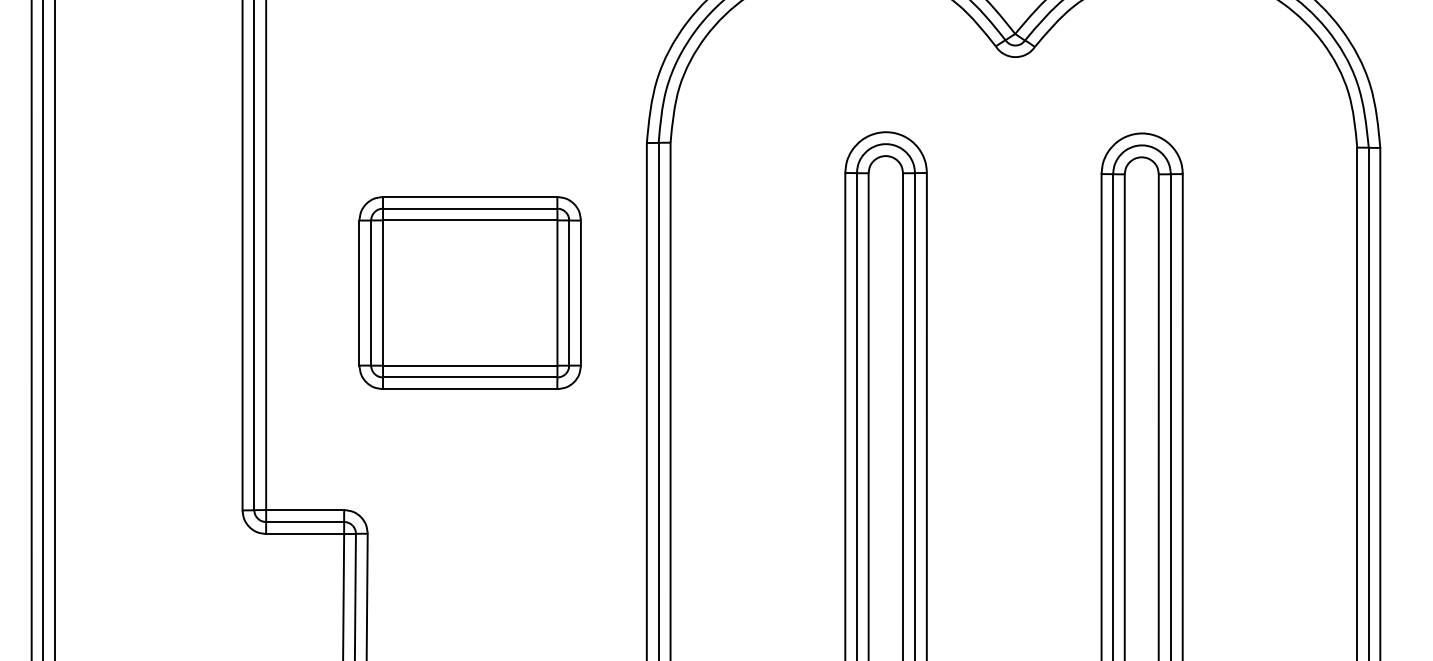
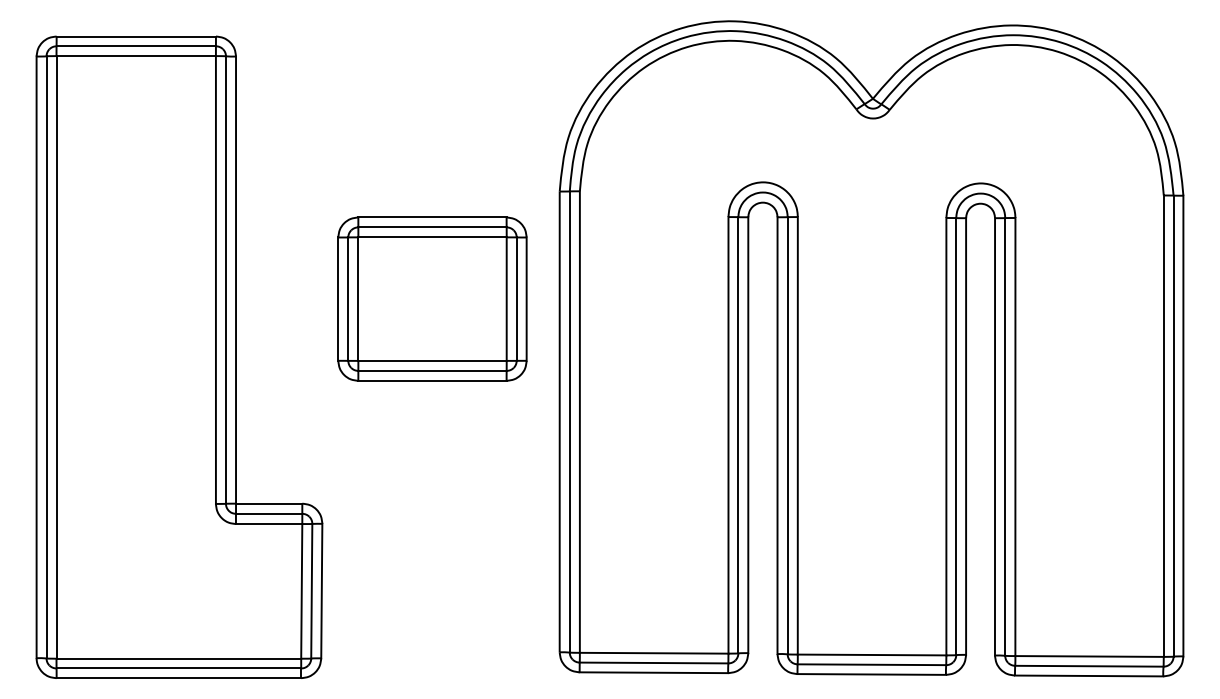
part: (470, 292) -> (432, 298), moved

